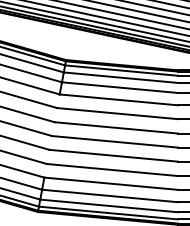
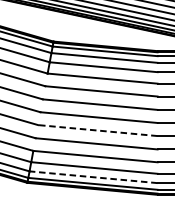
line: (113, 155) -> (97, 130), solid -> dashed
line: (108, 205) -> (93, 176), solid -> dashed

